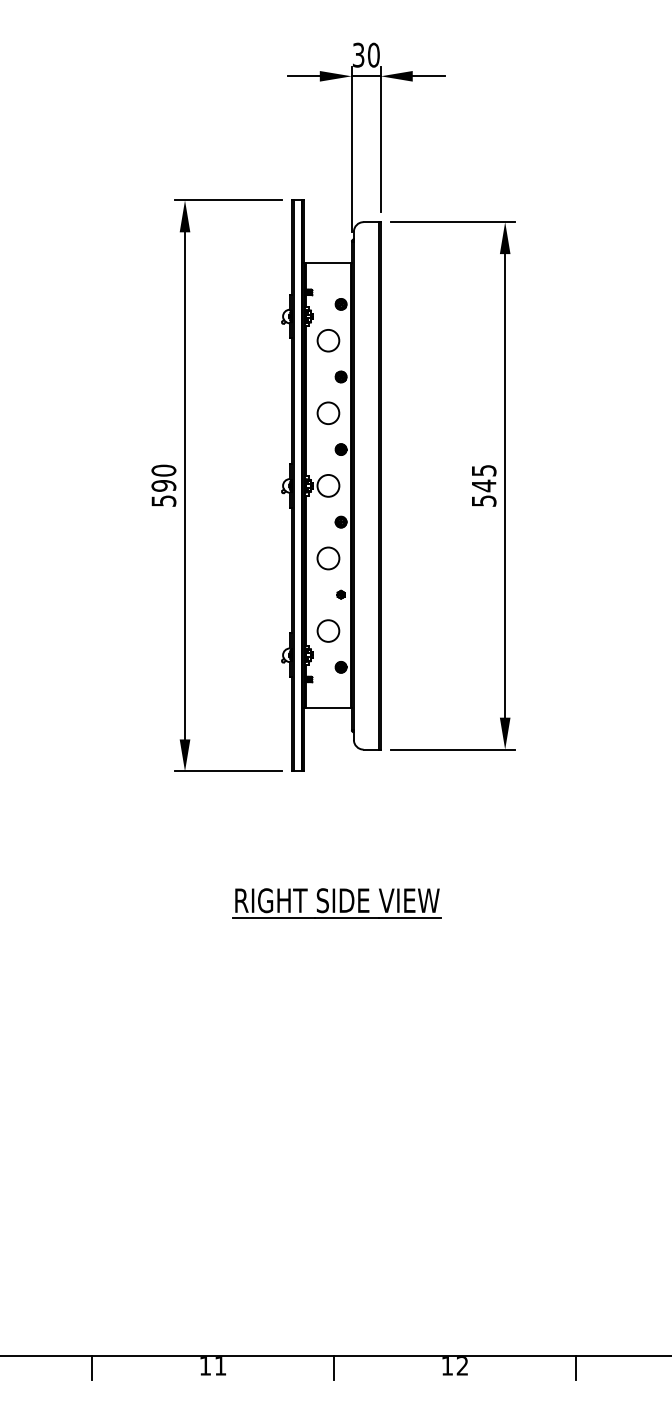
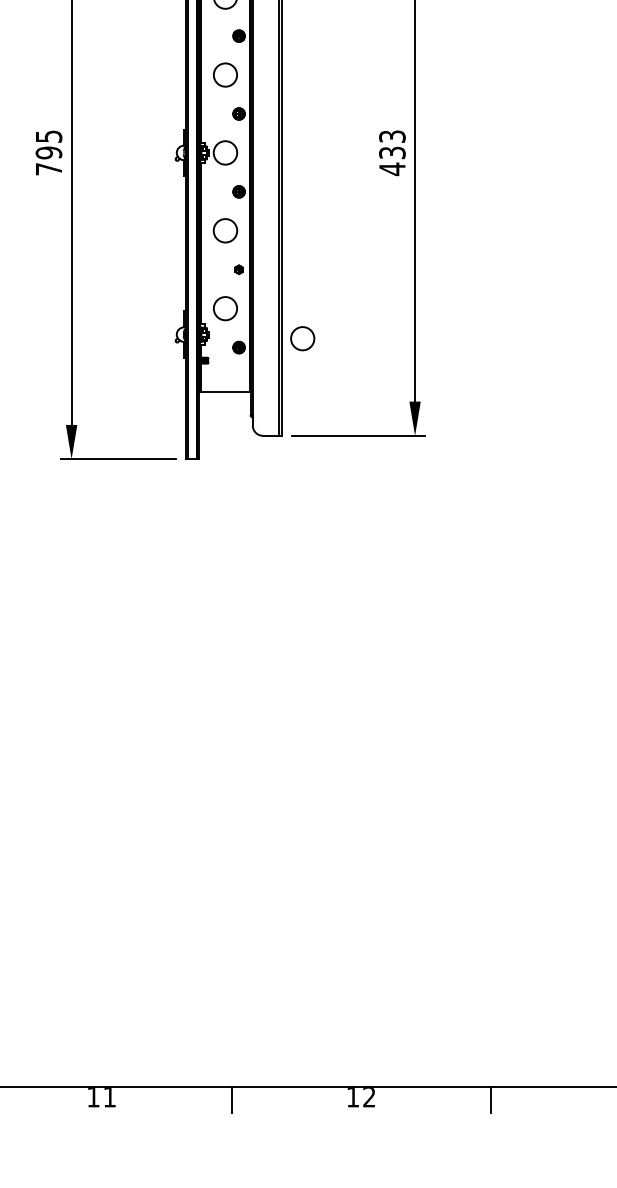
text: (163, 485) -> (48, 152), 590 -> 795
text: (483, 486) -> (391, 153), 545 -> 433
circle: (400, 658) -> (302, 338), added
part: (336, 903) -> (234, 600), removed

